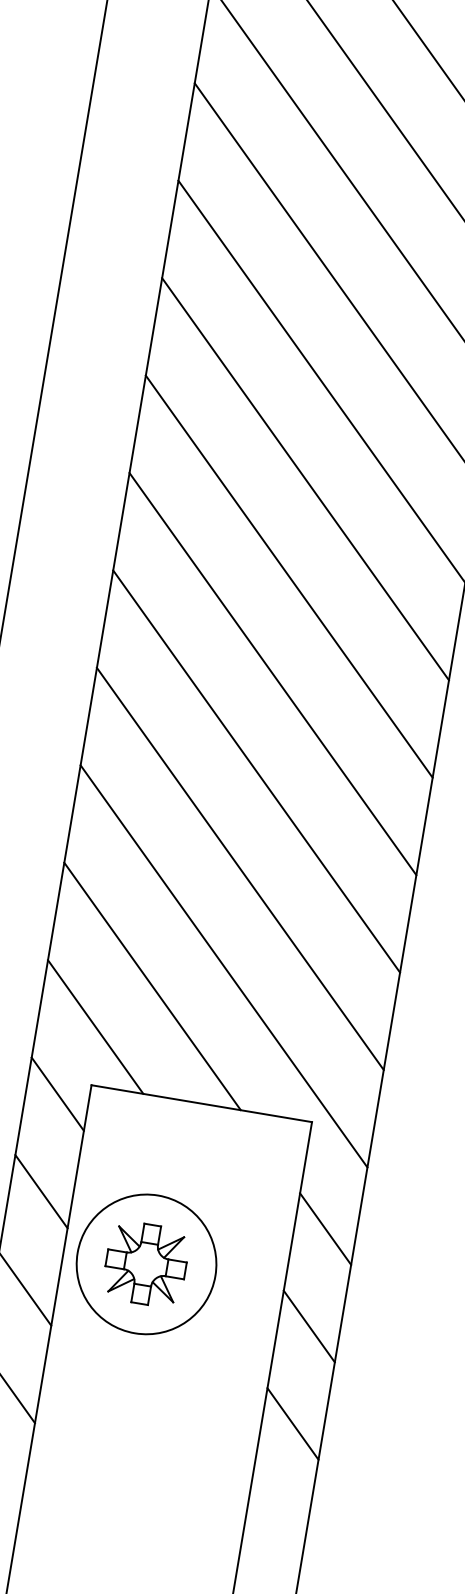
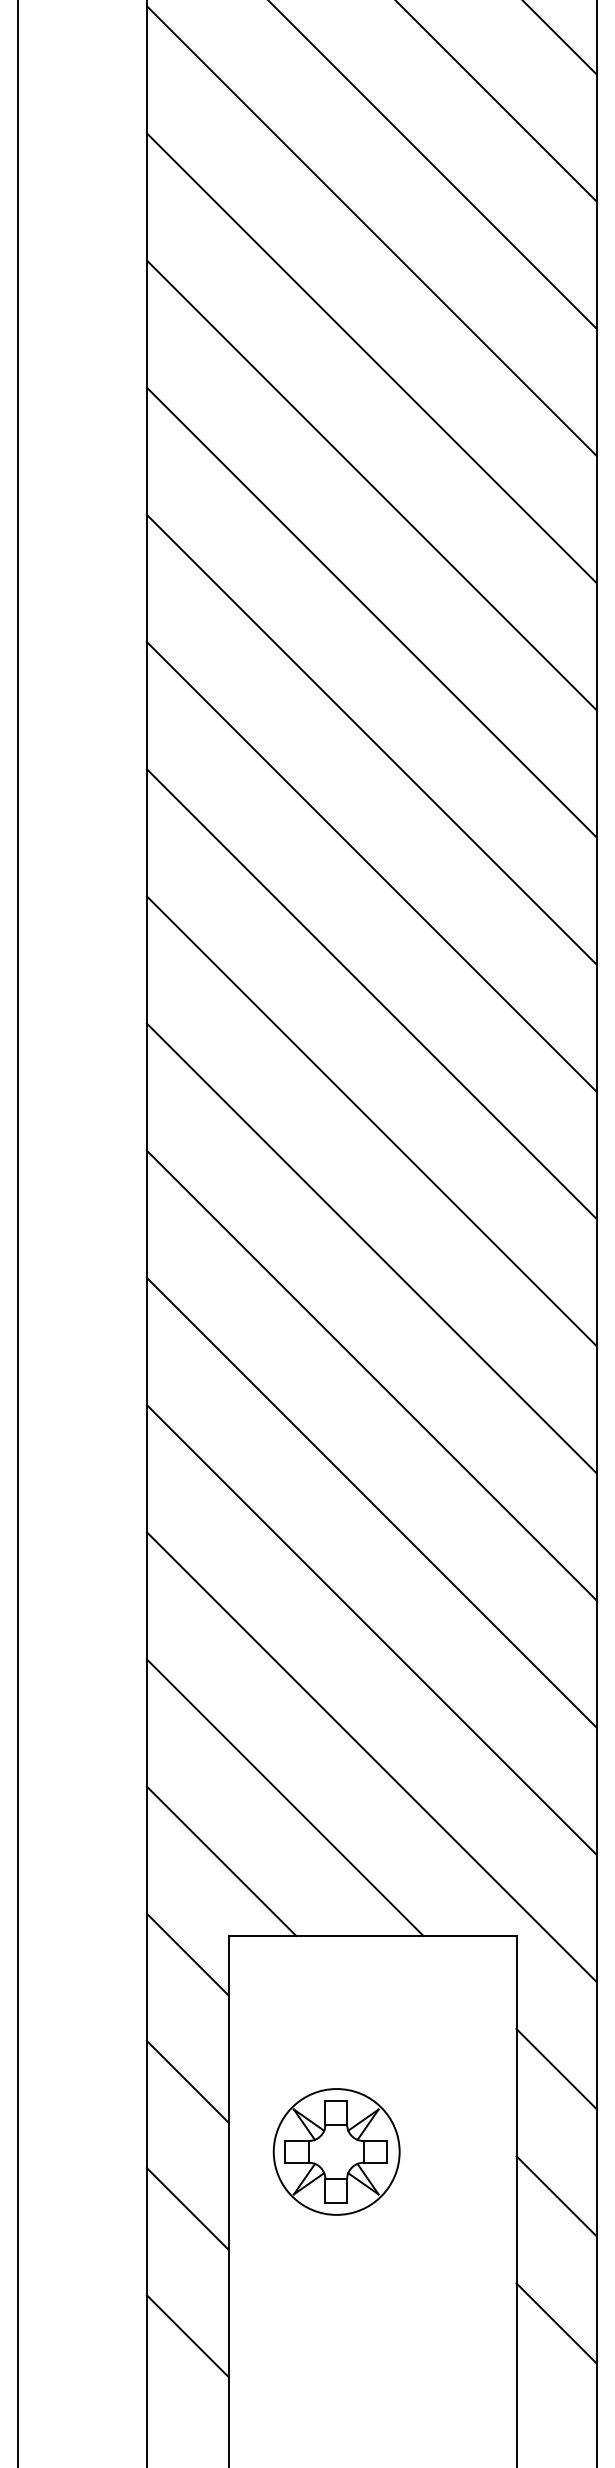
circle: (146, 1264) -> (336, 2151), size x0.7

